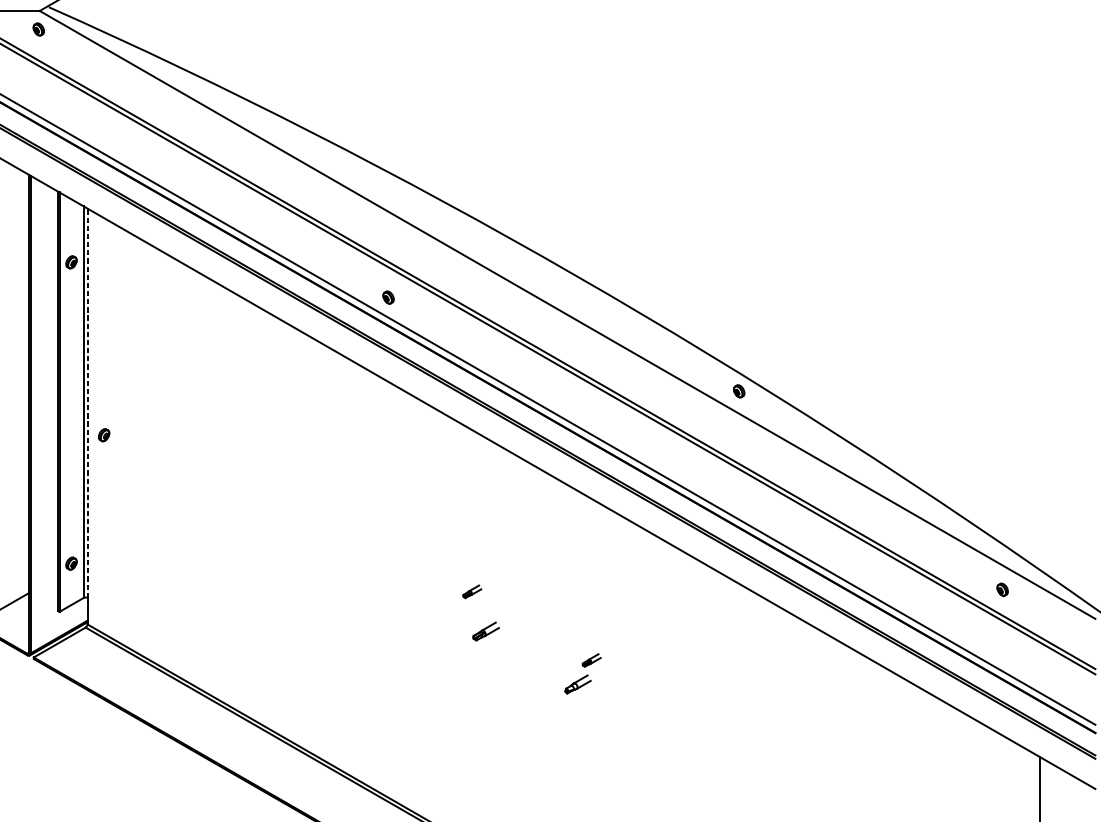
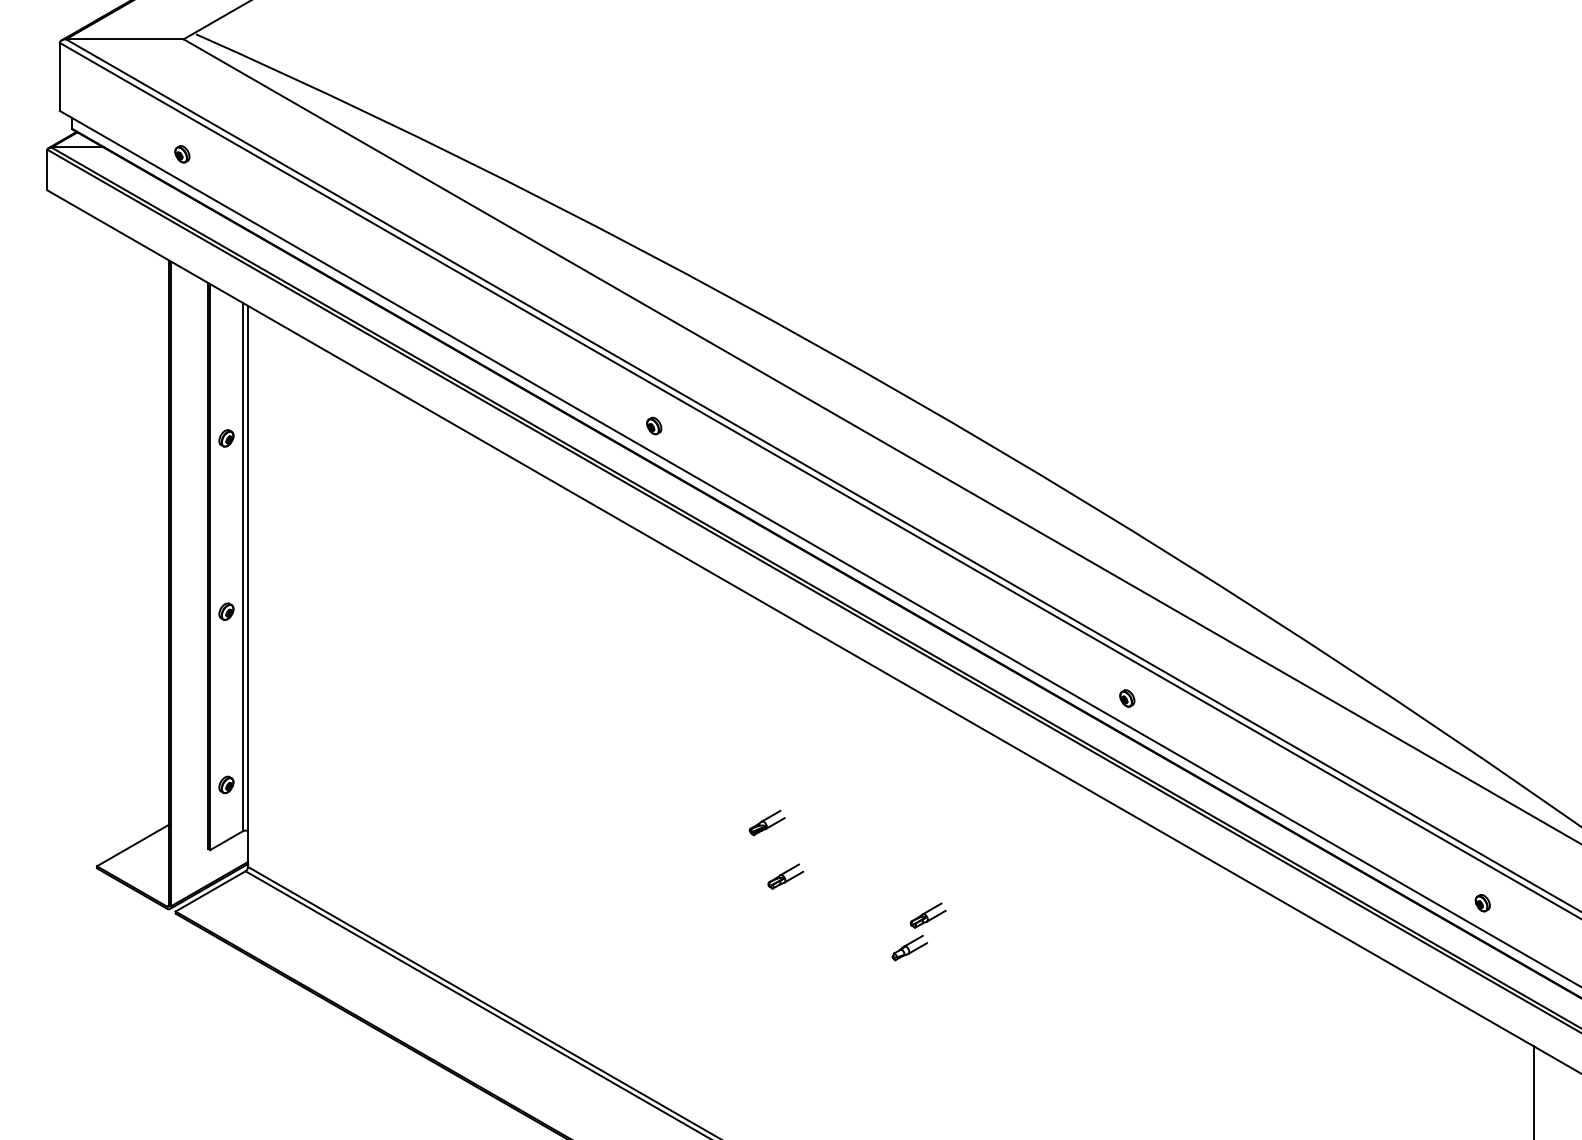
part: (38, 29) -> (182, 154), moved
part: (71, 262) -> (226, 438), moved
part: (739, 391) -> (1127, 698), moved
line: (87, 403) -> (248, 568), dashed -> solid
part: (104, 435) -> (226, 611), moved
part: (1002, 589) -> (1482, 903), moved
part: (471, 591) -> (766, 822), size x1.43
part: (591, 660) -> (928, 915), size x1.43

